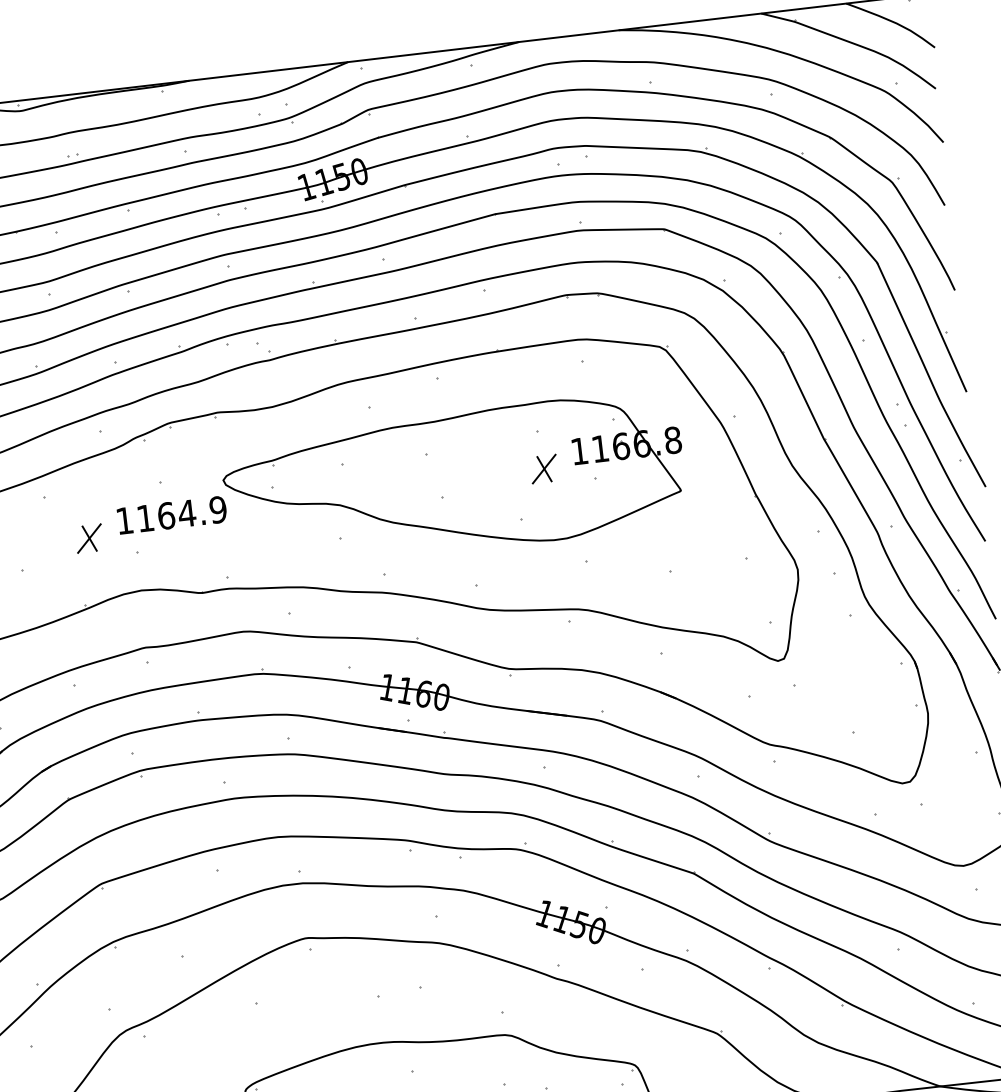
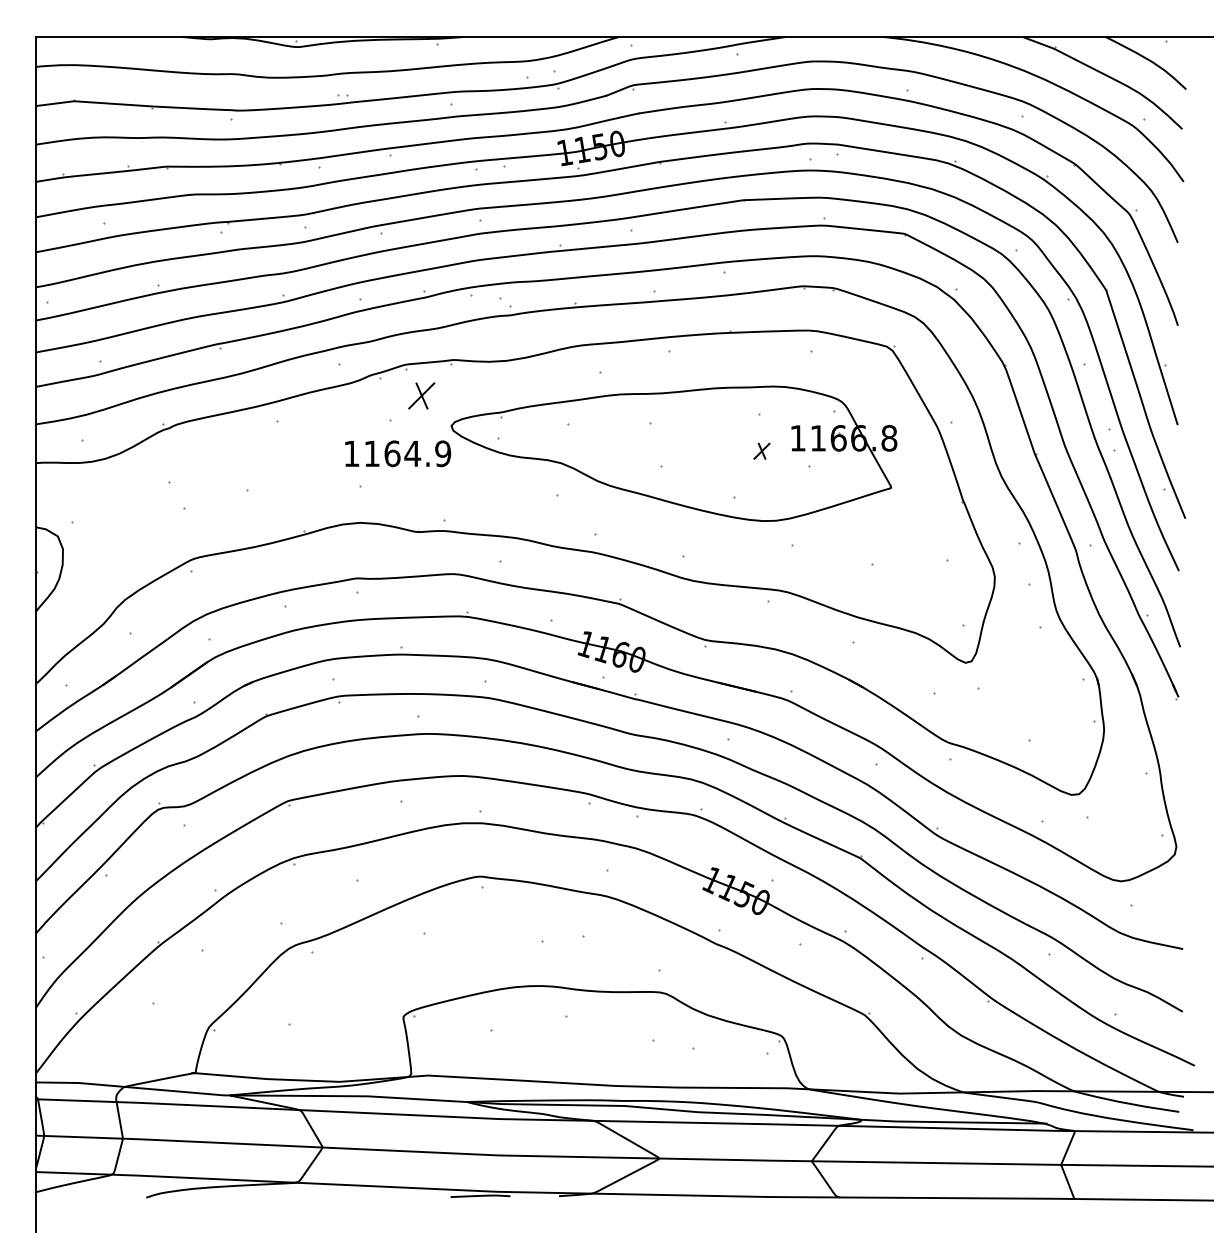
part: (543, 468) -> (761, 450), size x0.6
part: (89, 538) -> (421, 395), moved

